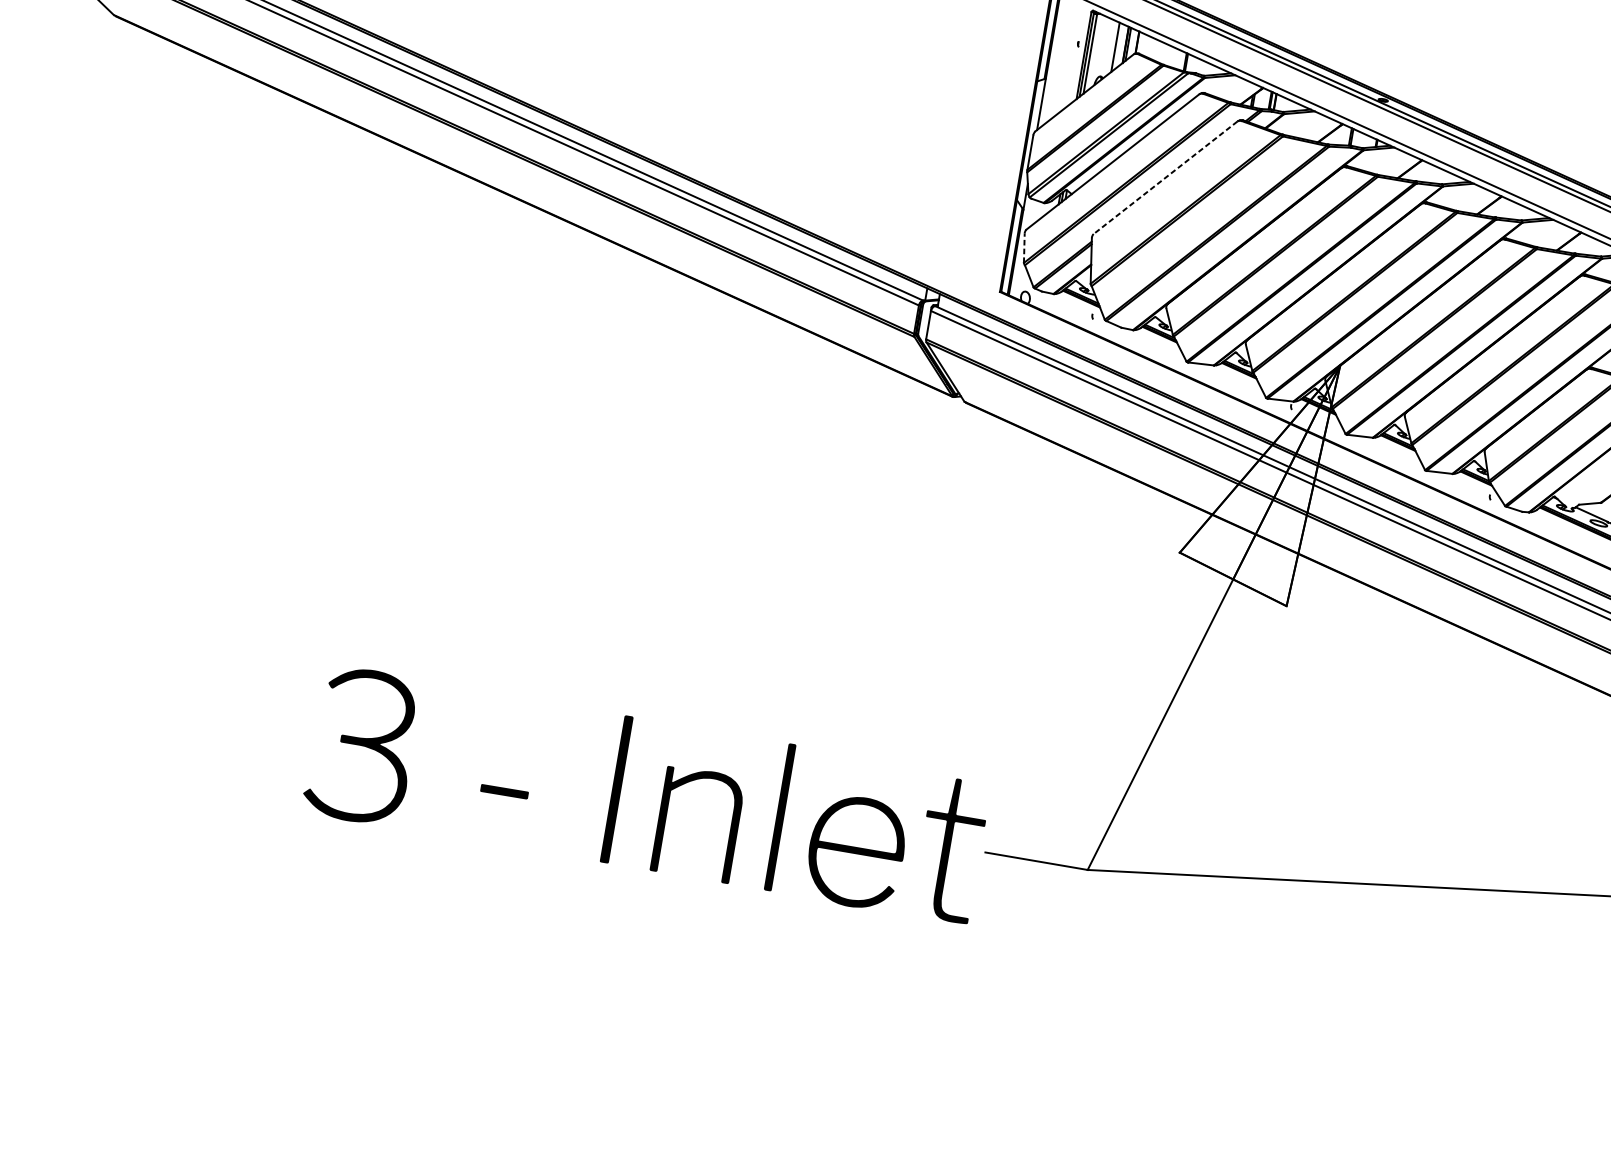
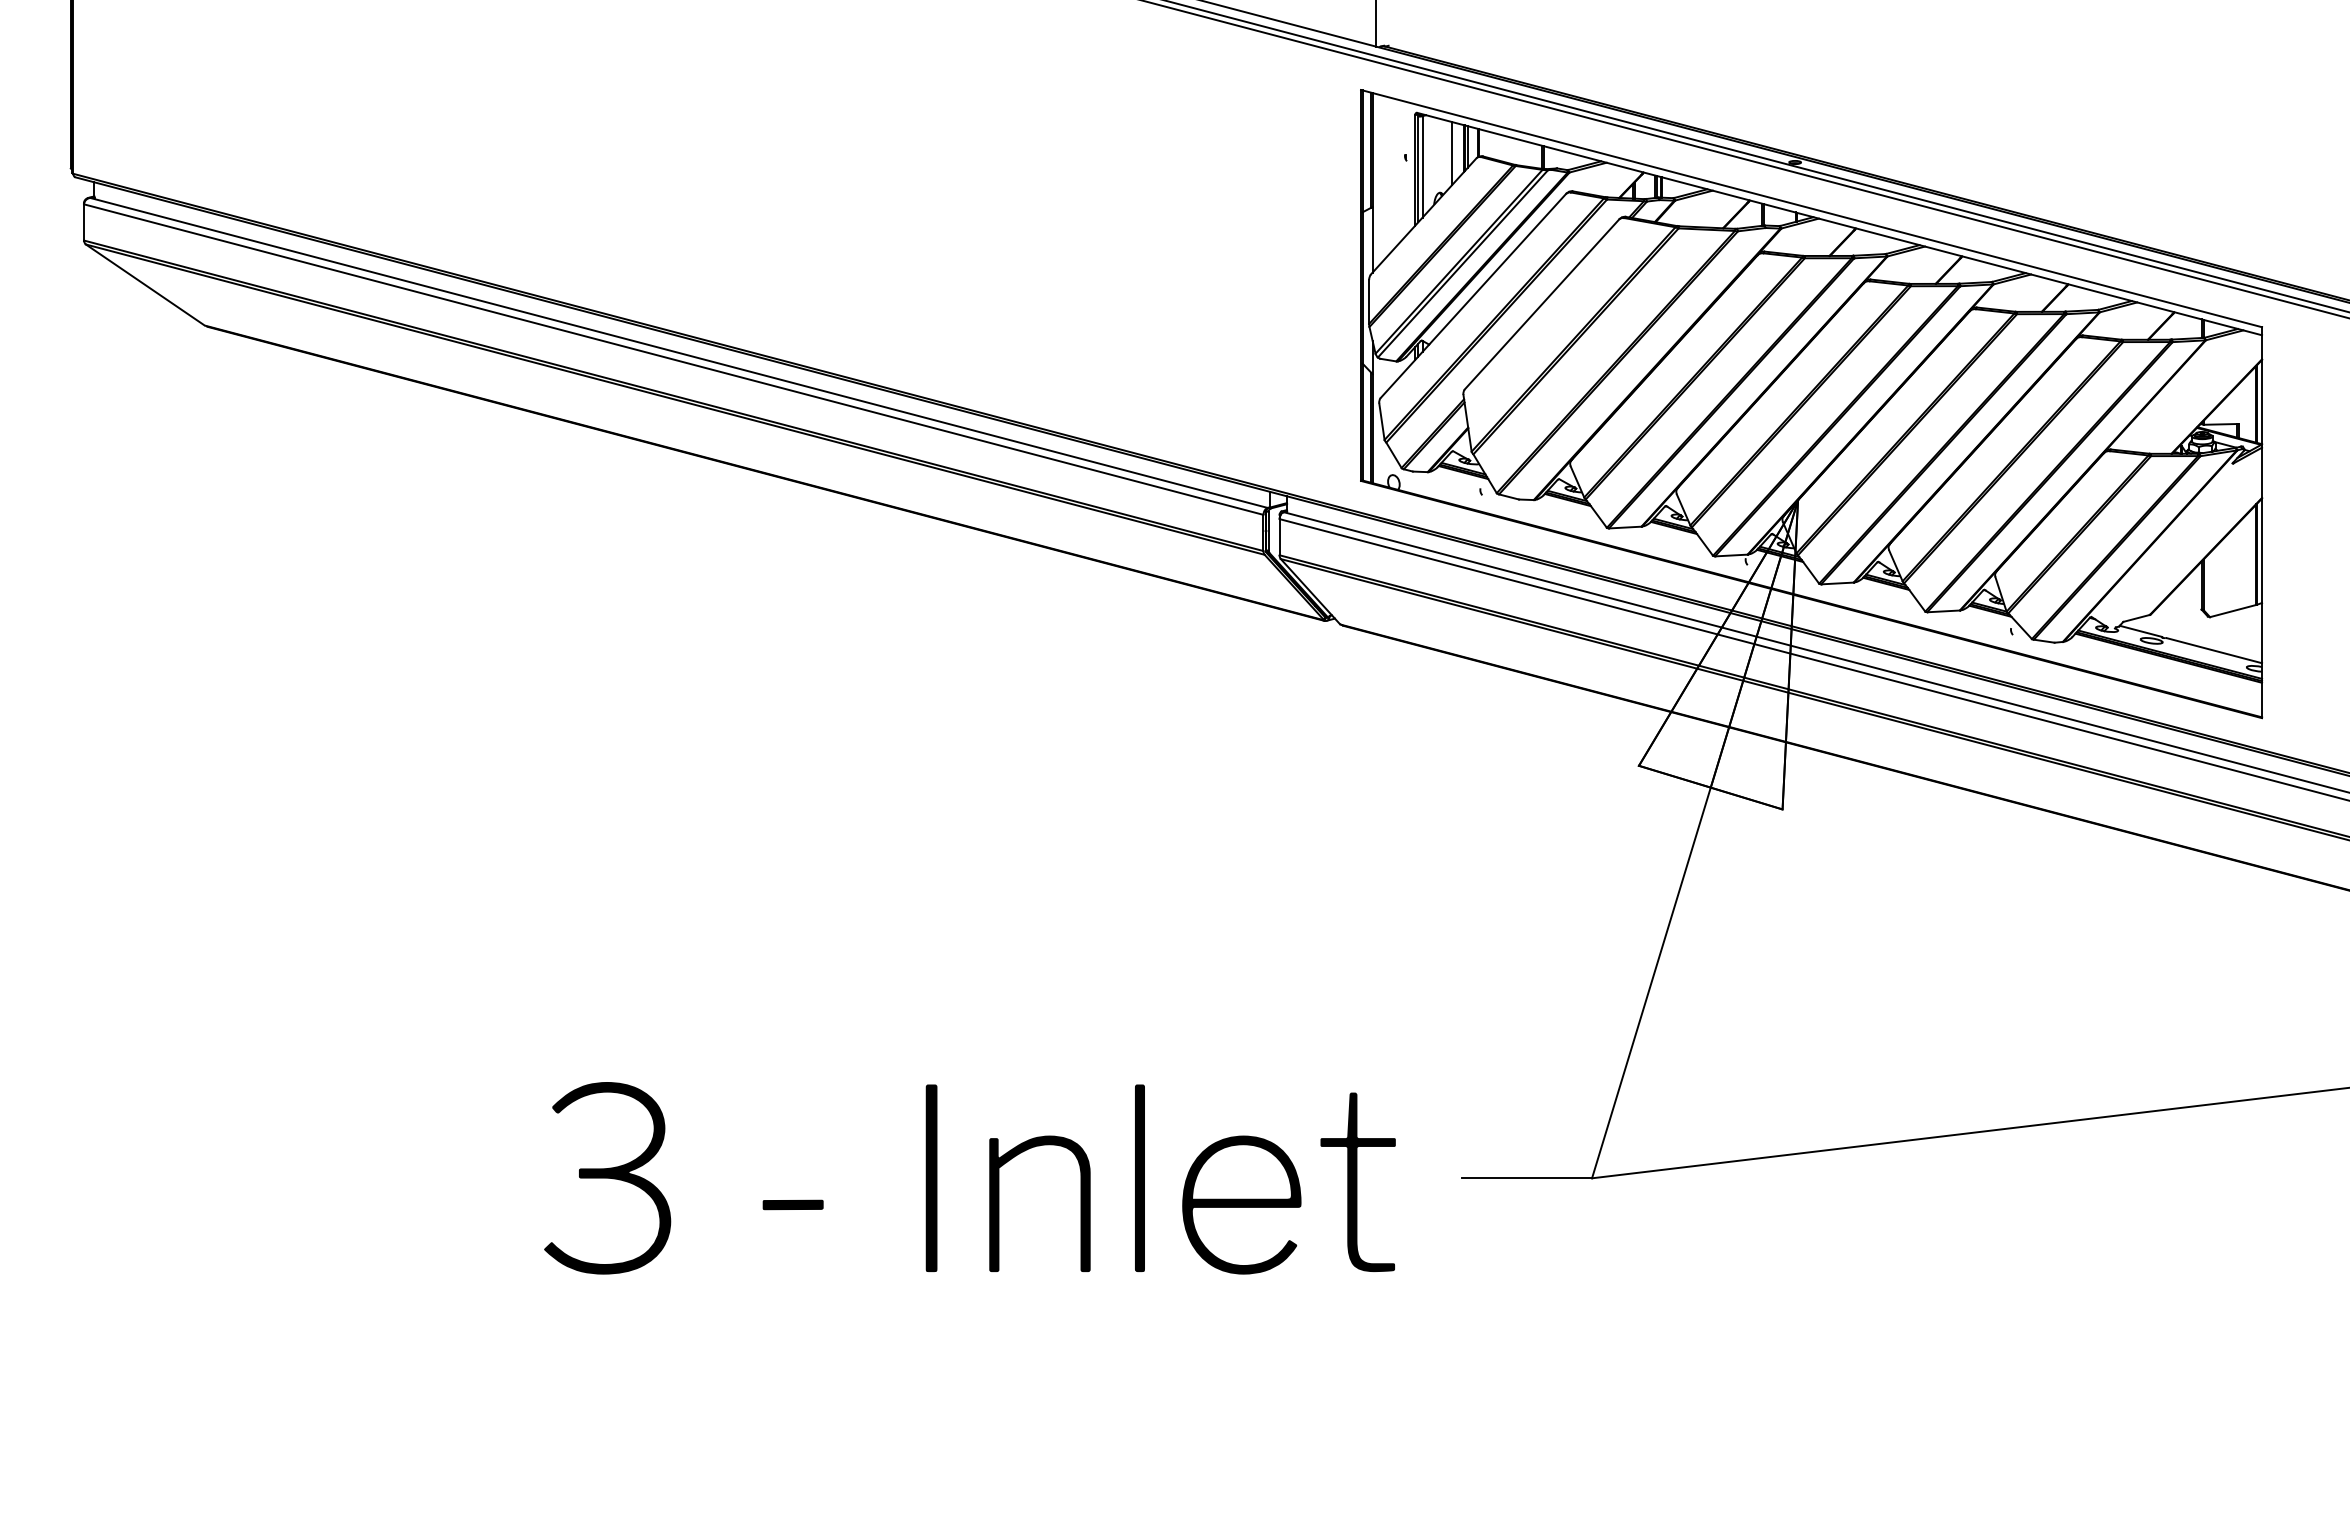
line: (1165, 177) -> (1541, 304), dashed -> solid
line: (1024, 248) -> (1381, 421), dashed -> solid
text: (646, 794) -> (969, 1178), moved

